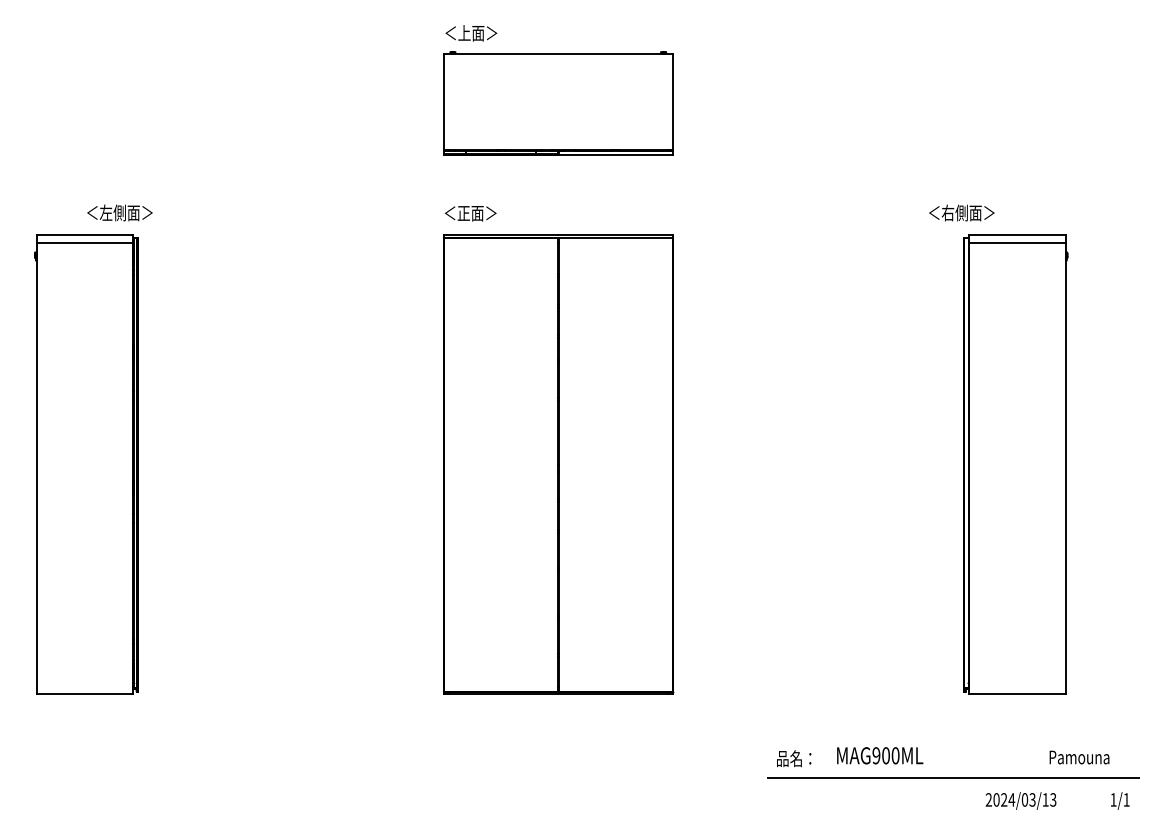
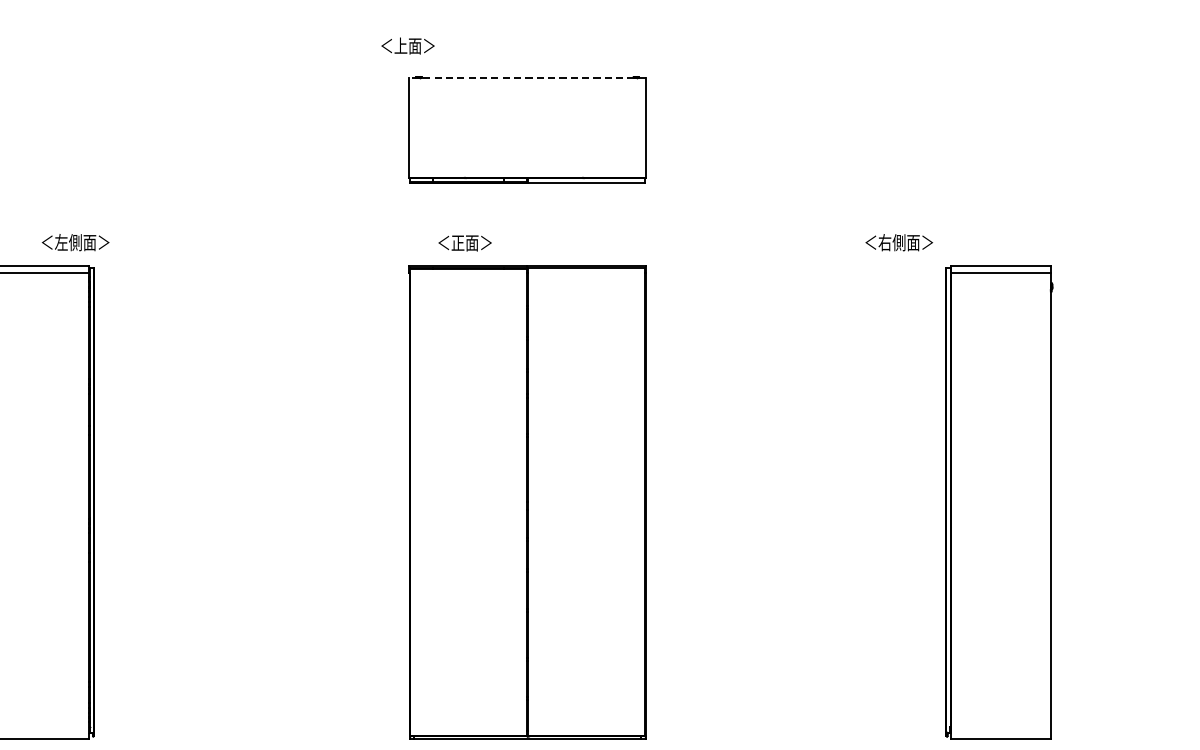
text: (471, 33) -> (408, 46), moved
line: (558, 53) -> (527, 78), solid -> dashed
text: (961, 212) -> (898, 242), moved
text: (470, 213) -> (464, 243), moved

